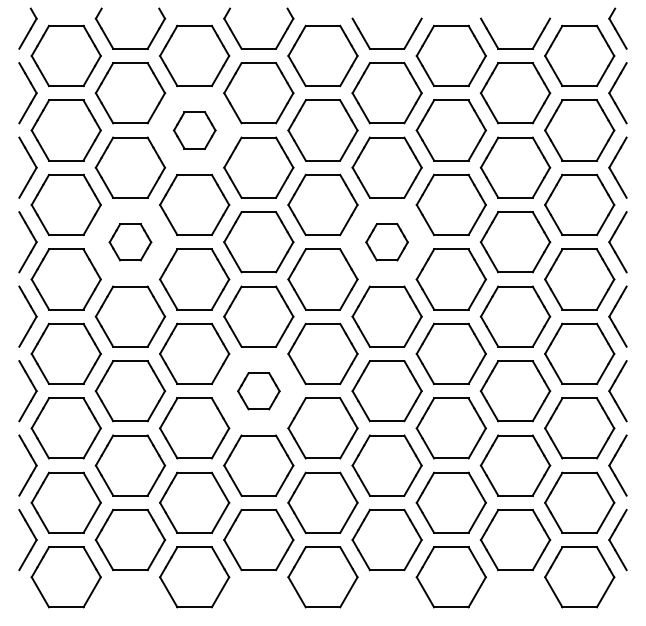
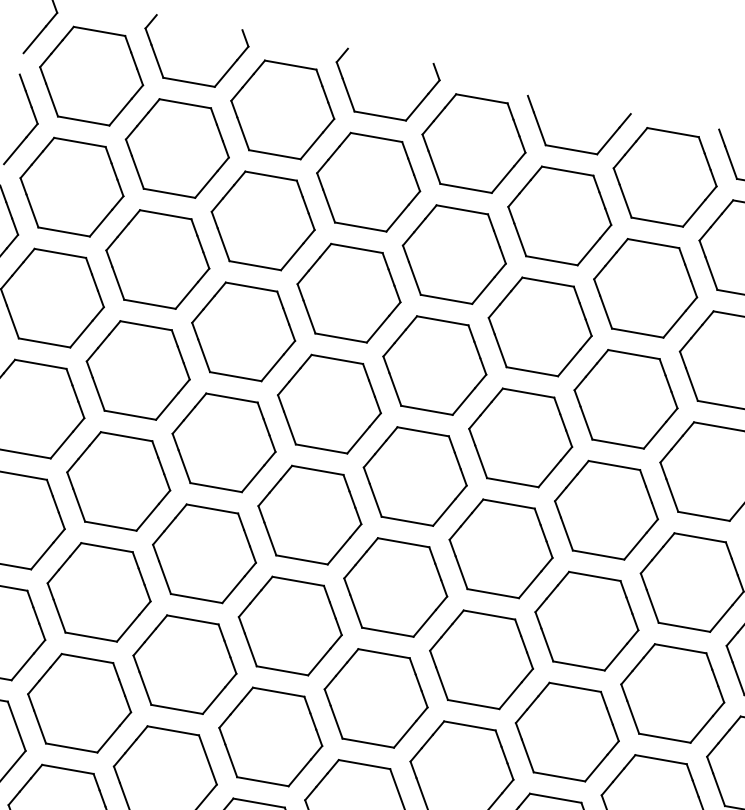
part: (194, 130) -> (263, 220), size x1.67
part: (130, 242) -> (138, 370), size x1.67
part: (386, 242) -> (519, 438), size x1.67
part: (258, 391) -> (289, 626), size x1.67

